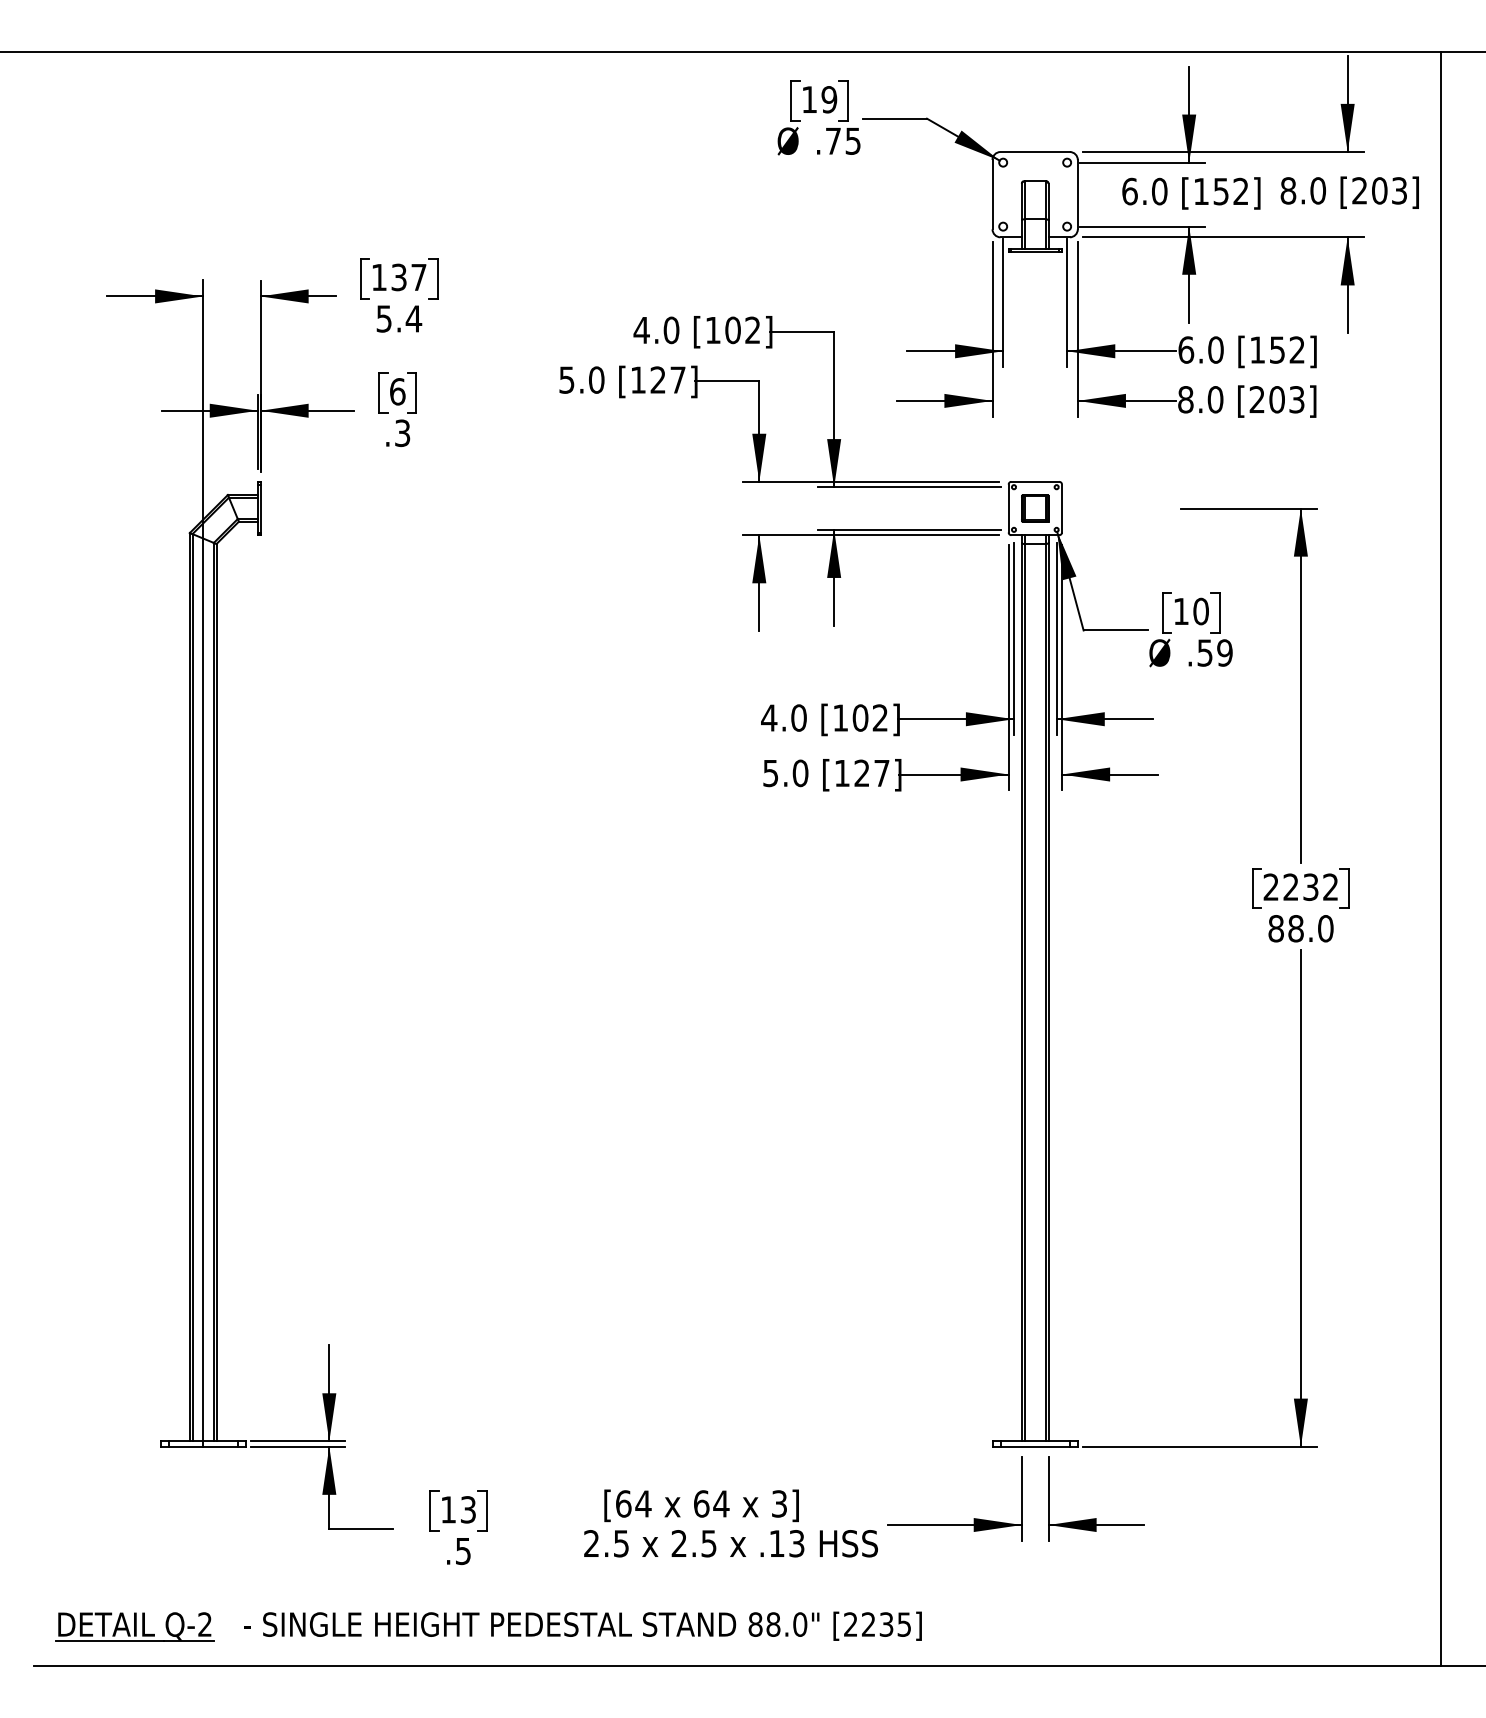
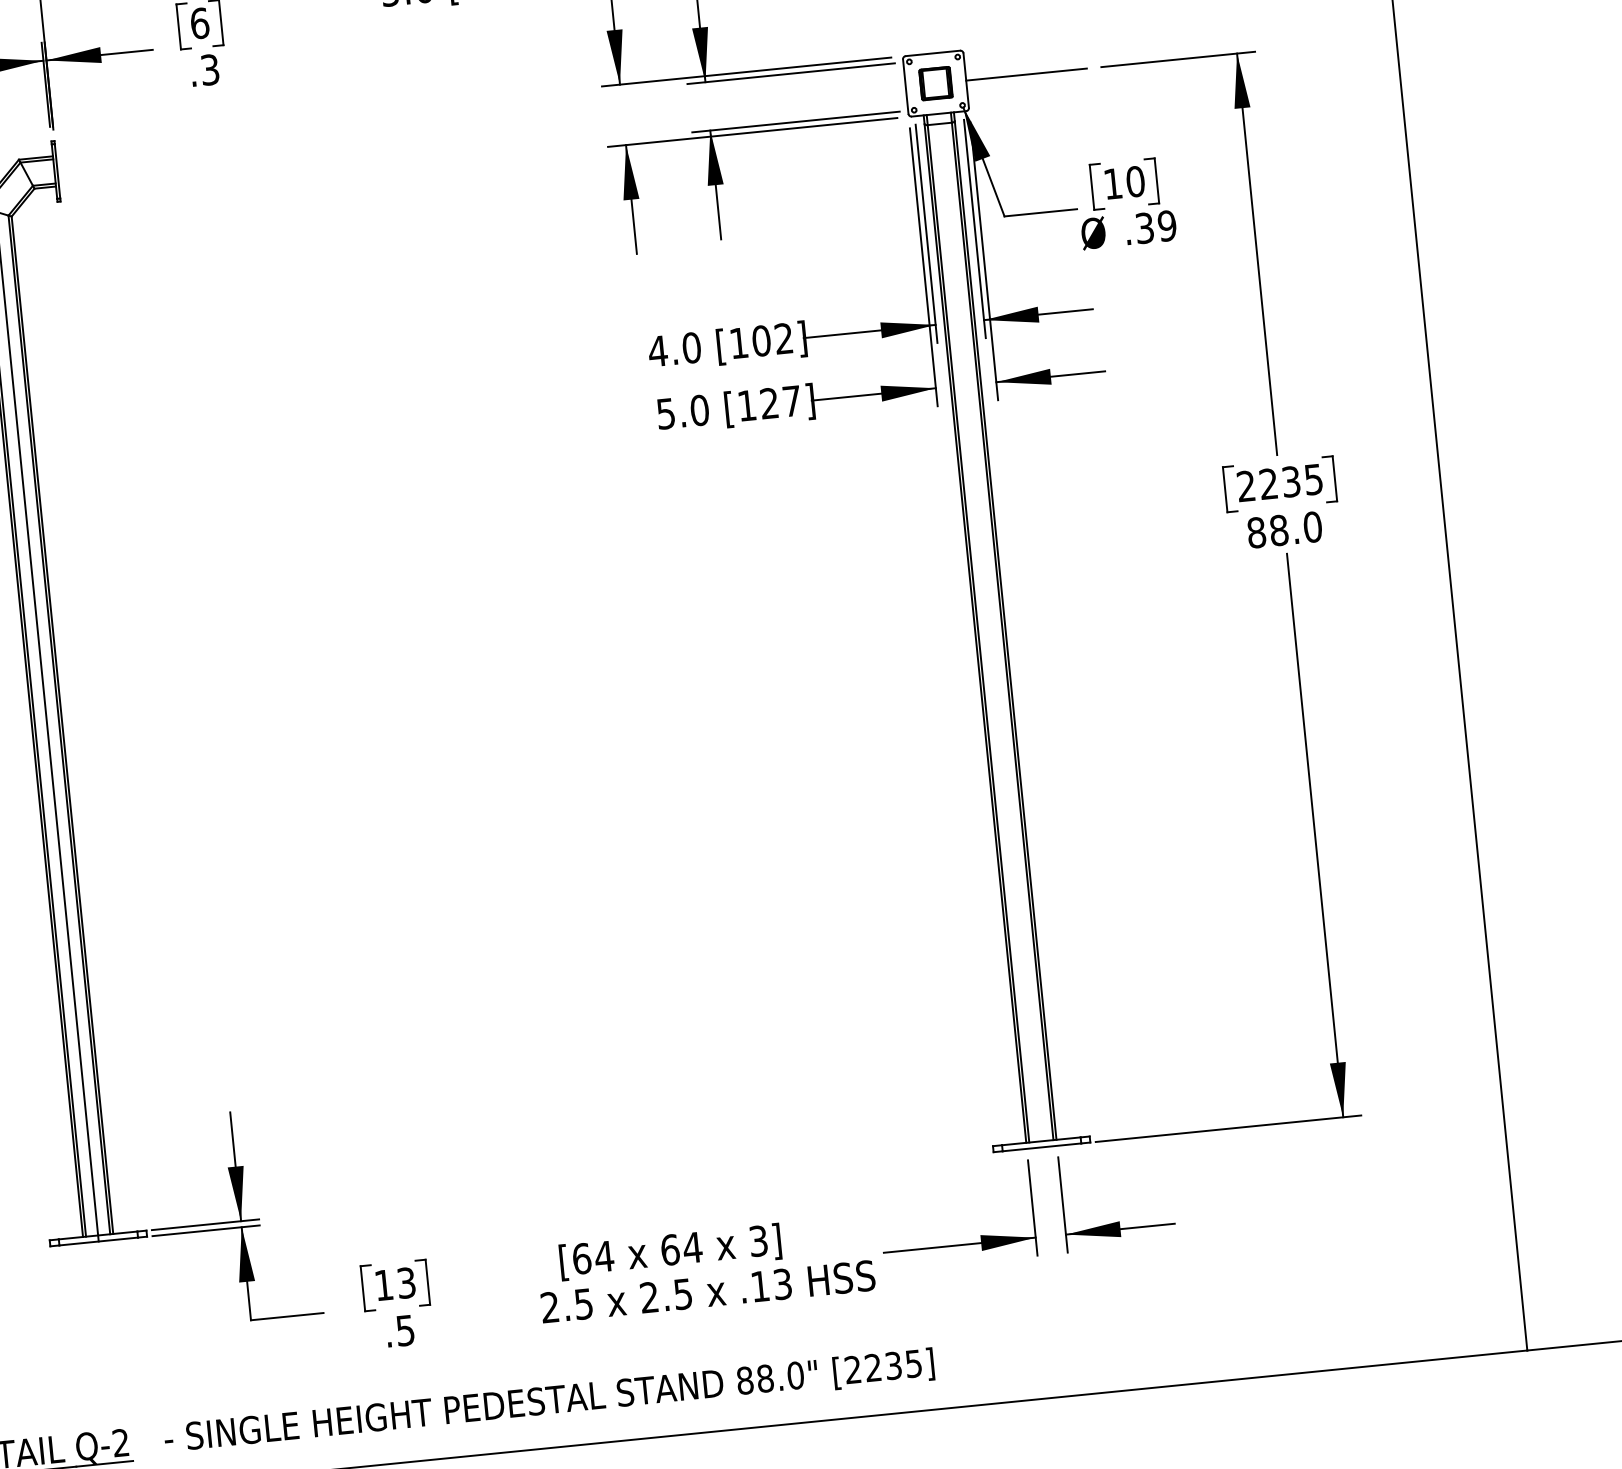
line: (1115, 508) -> (1026, 74), added
text: (1205, 652) -> (1145, 227), .59 -> .39
text: (1330, 886) -> (1313, 478), 2232 -> 2235

